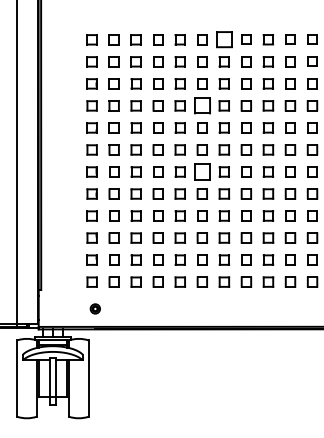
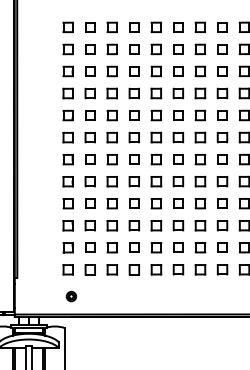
part: (223, 39) -> (199, 27), size x0.62
part: (201, 105) -> (177, 93), size x0.62
part: (202, 171) -> (178, 159), size x0.62

